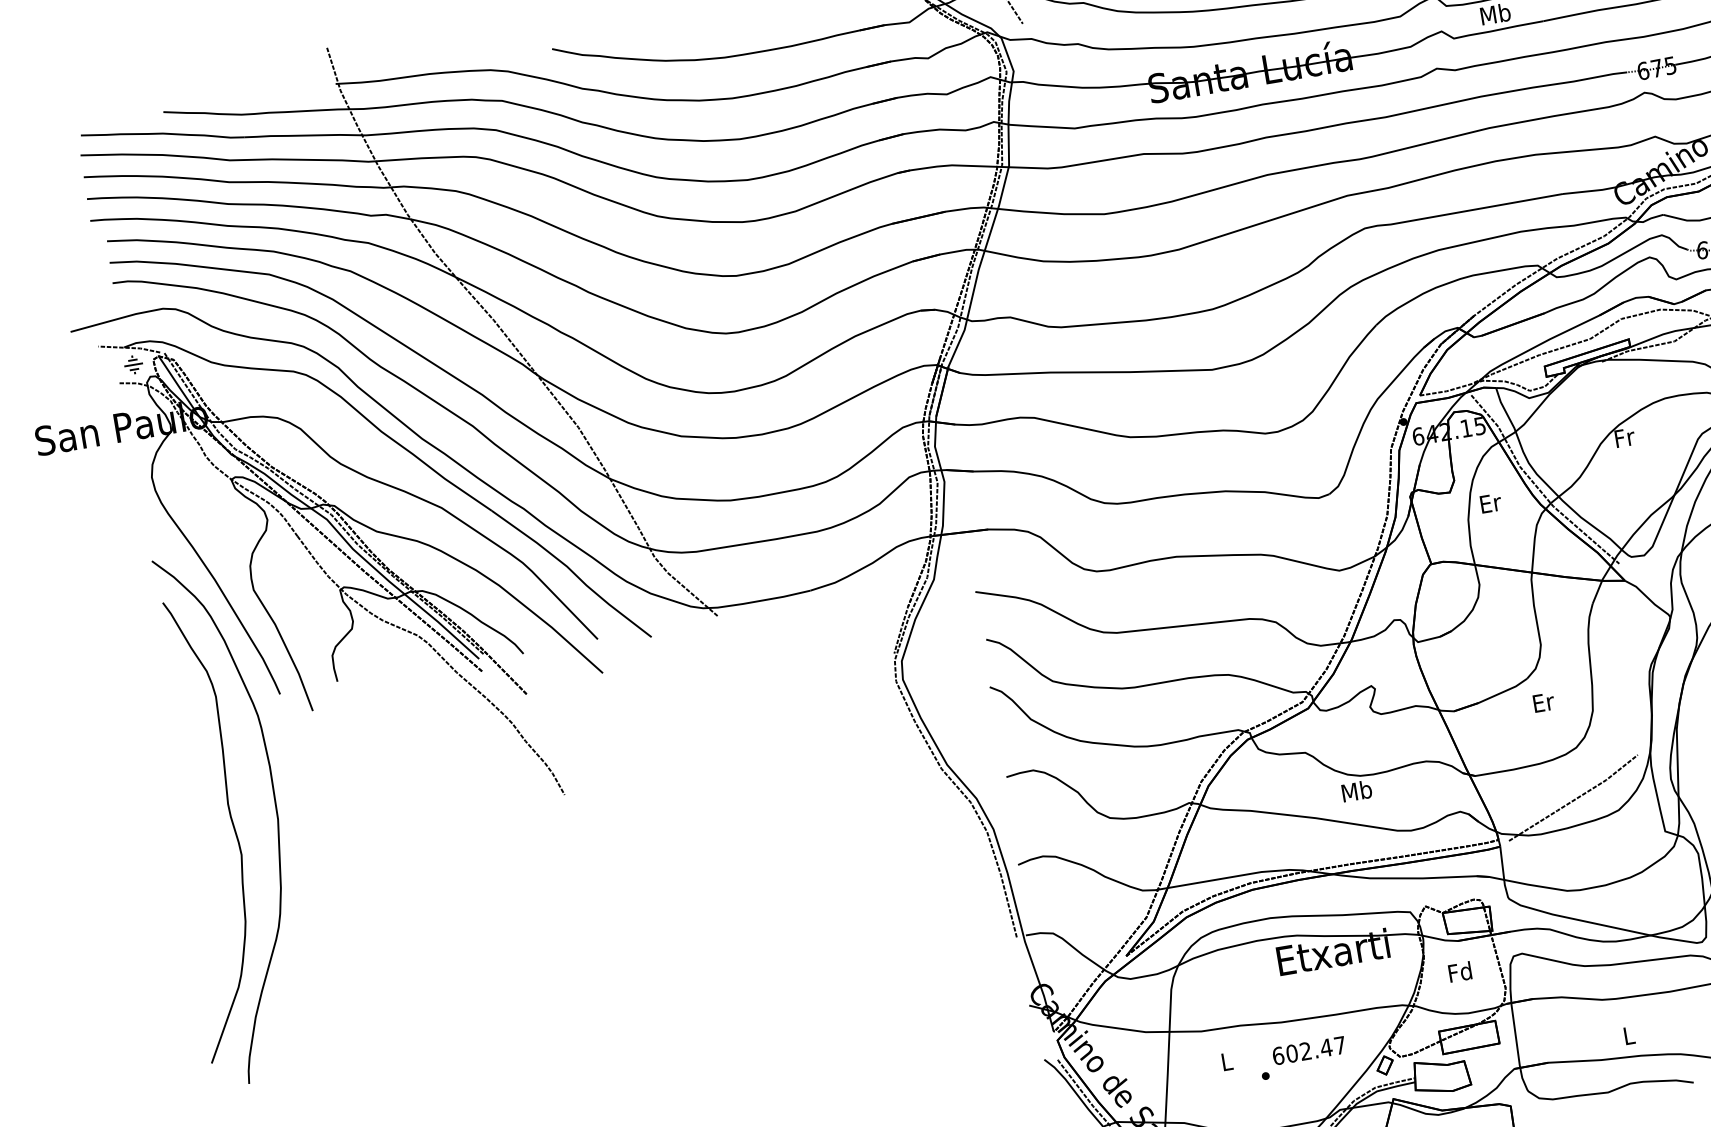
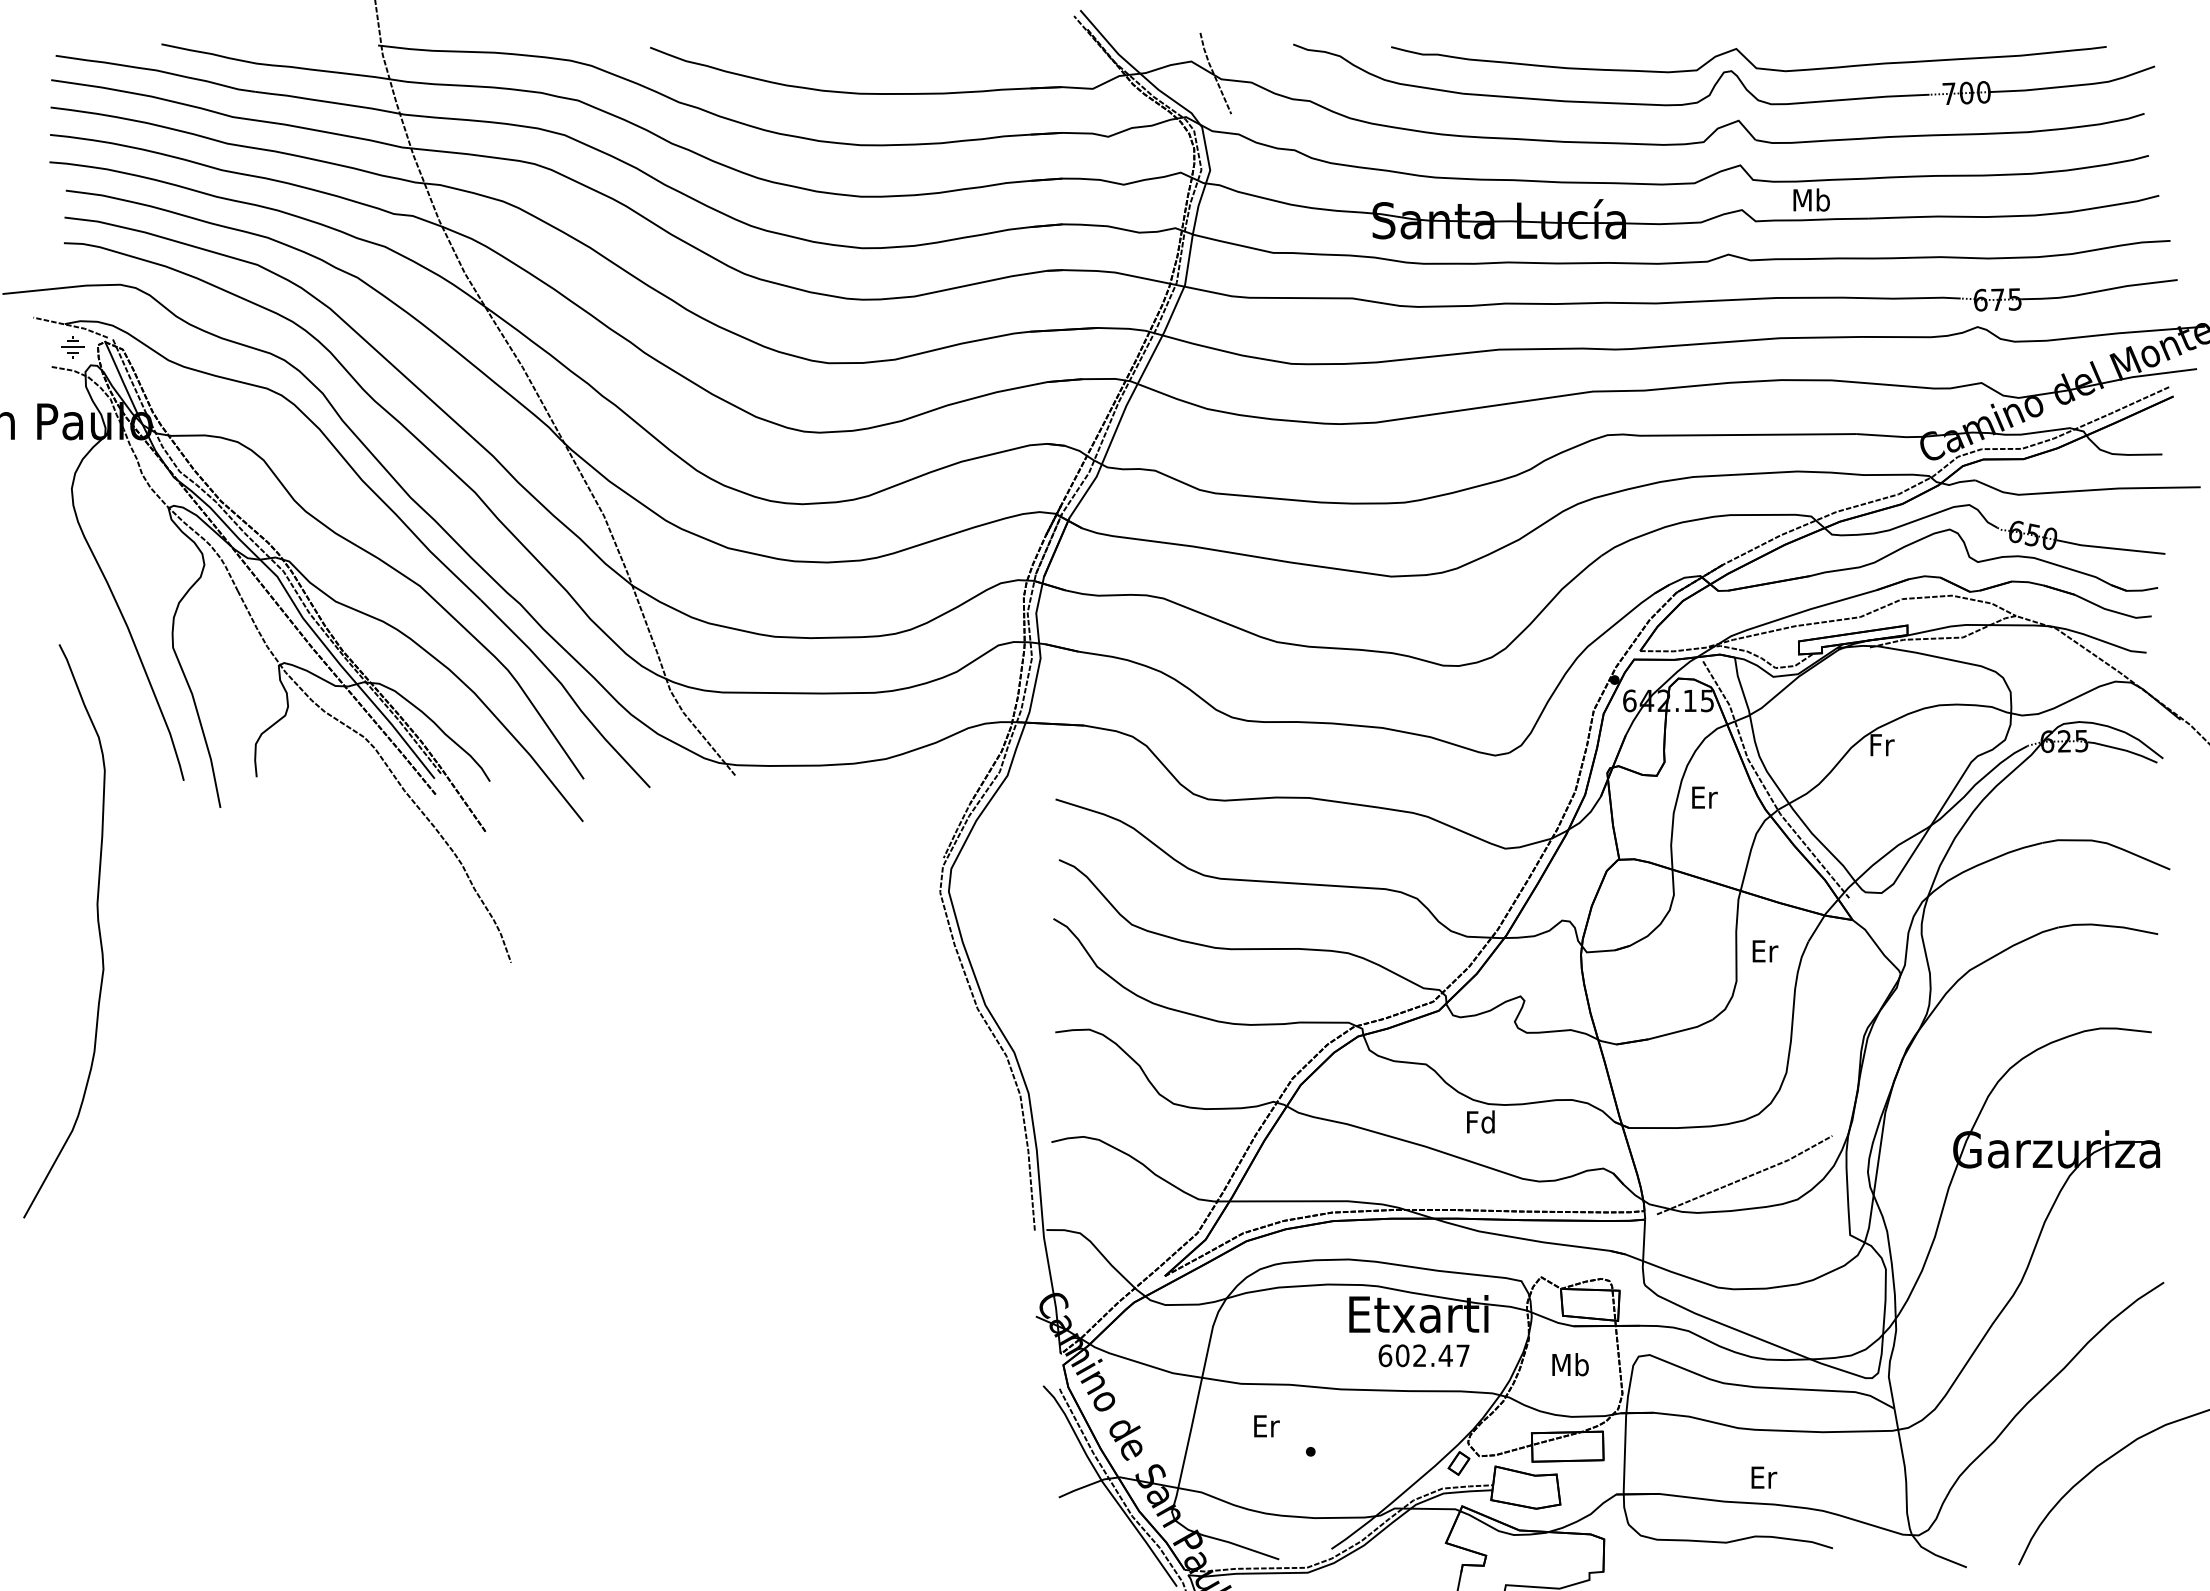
text: (1544, 702) -> (1765, 951), moved
text: (1357, 790) -> (1481, 1121), Mb -> Fd
curve: (275, 809) -> (154, 920), removed
text: (1460, 971) -> (1570, 1364), Fd -> Mb
text: (1629, 1035) -> (1764, 1477), L -> Er
text: (1308, 1050) -> (1423, 1355), moved
text: (1227, 1061) -> (1266, 1426), L -> Er

